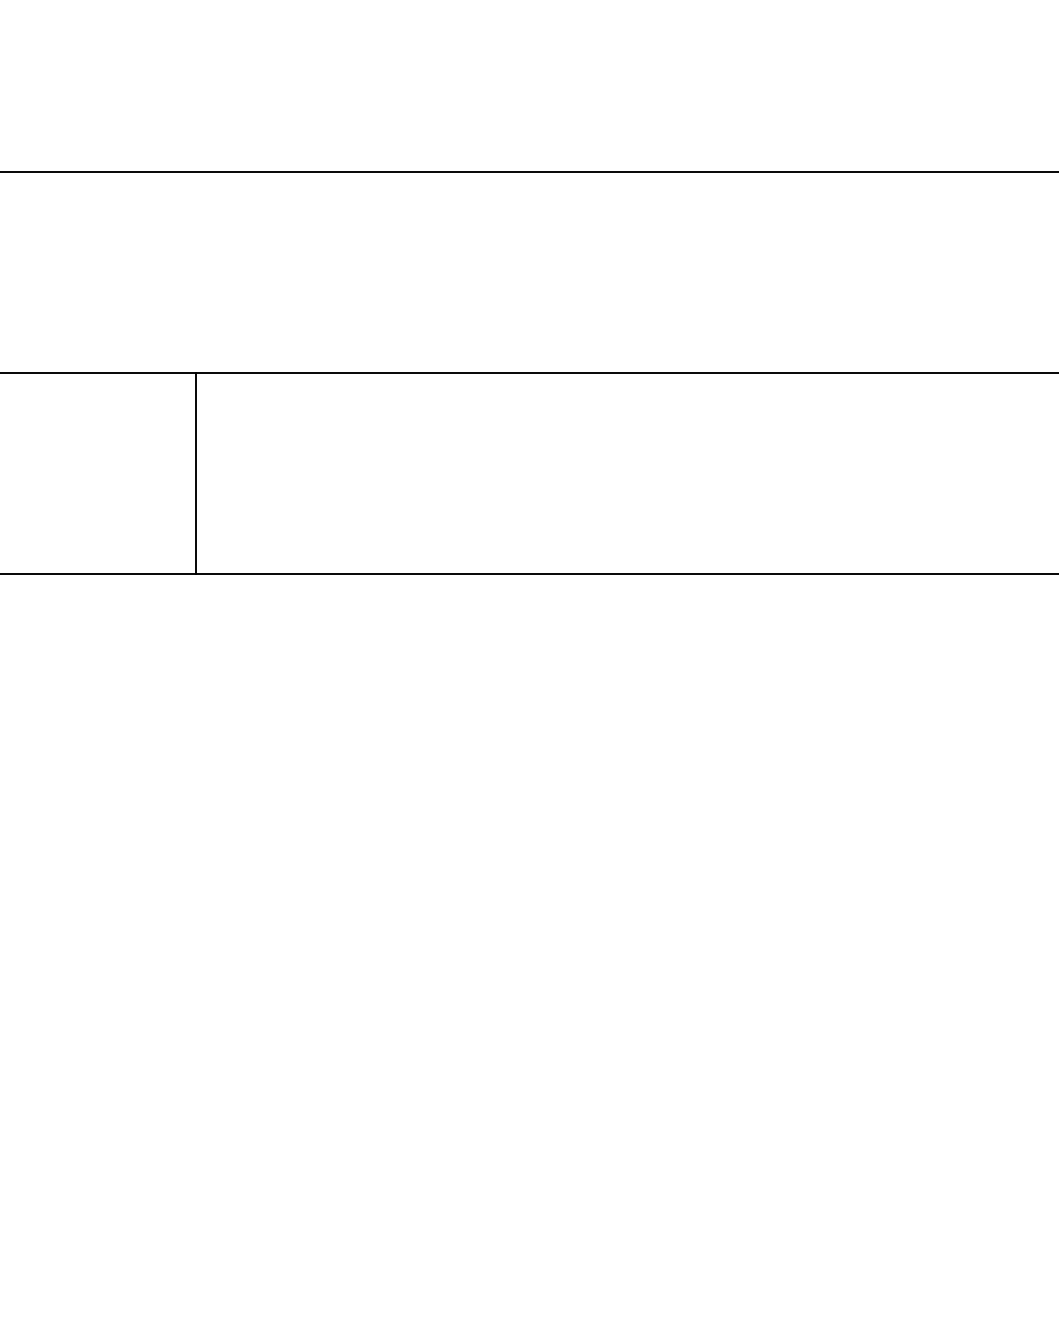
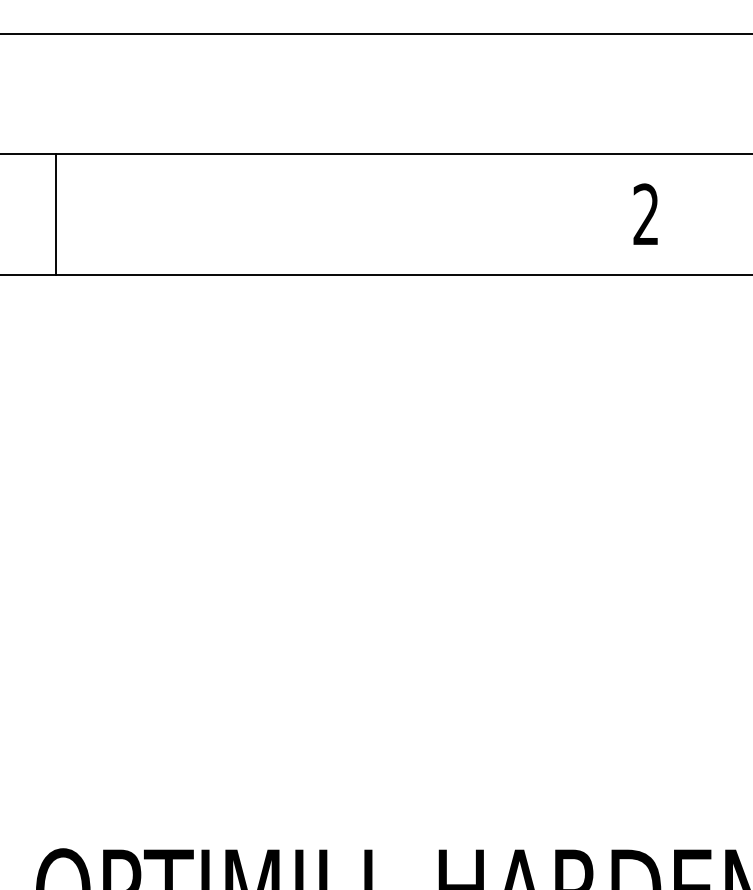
line: (195, 472) -> (55, 214), moved

